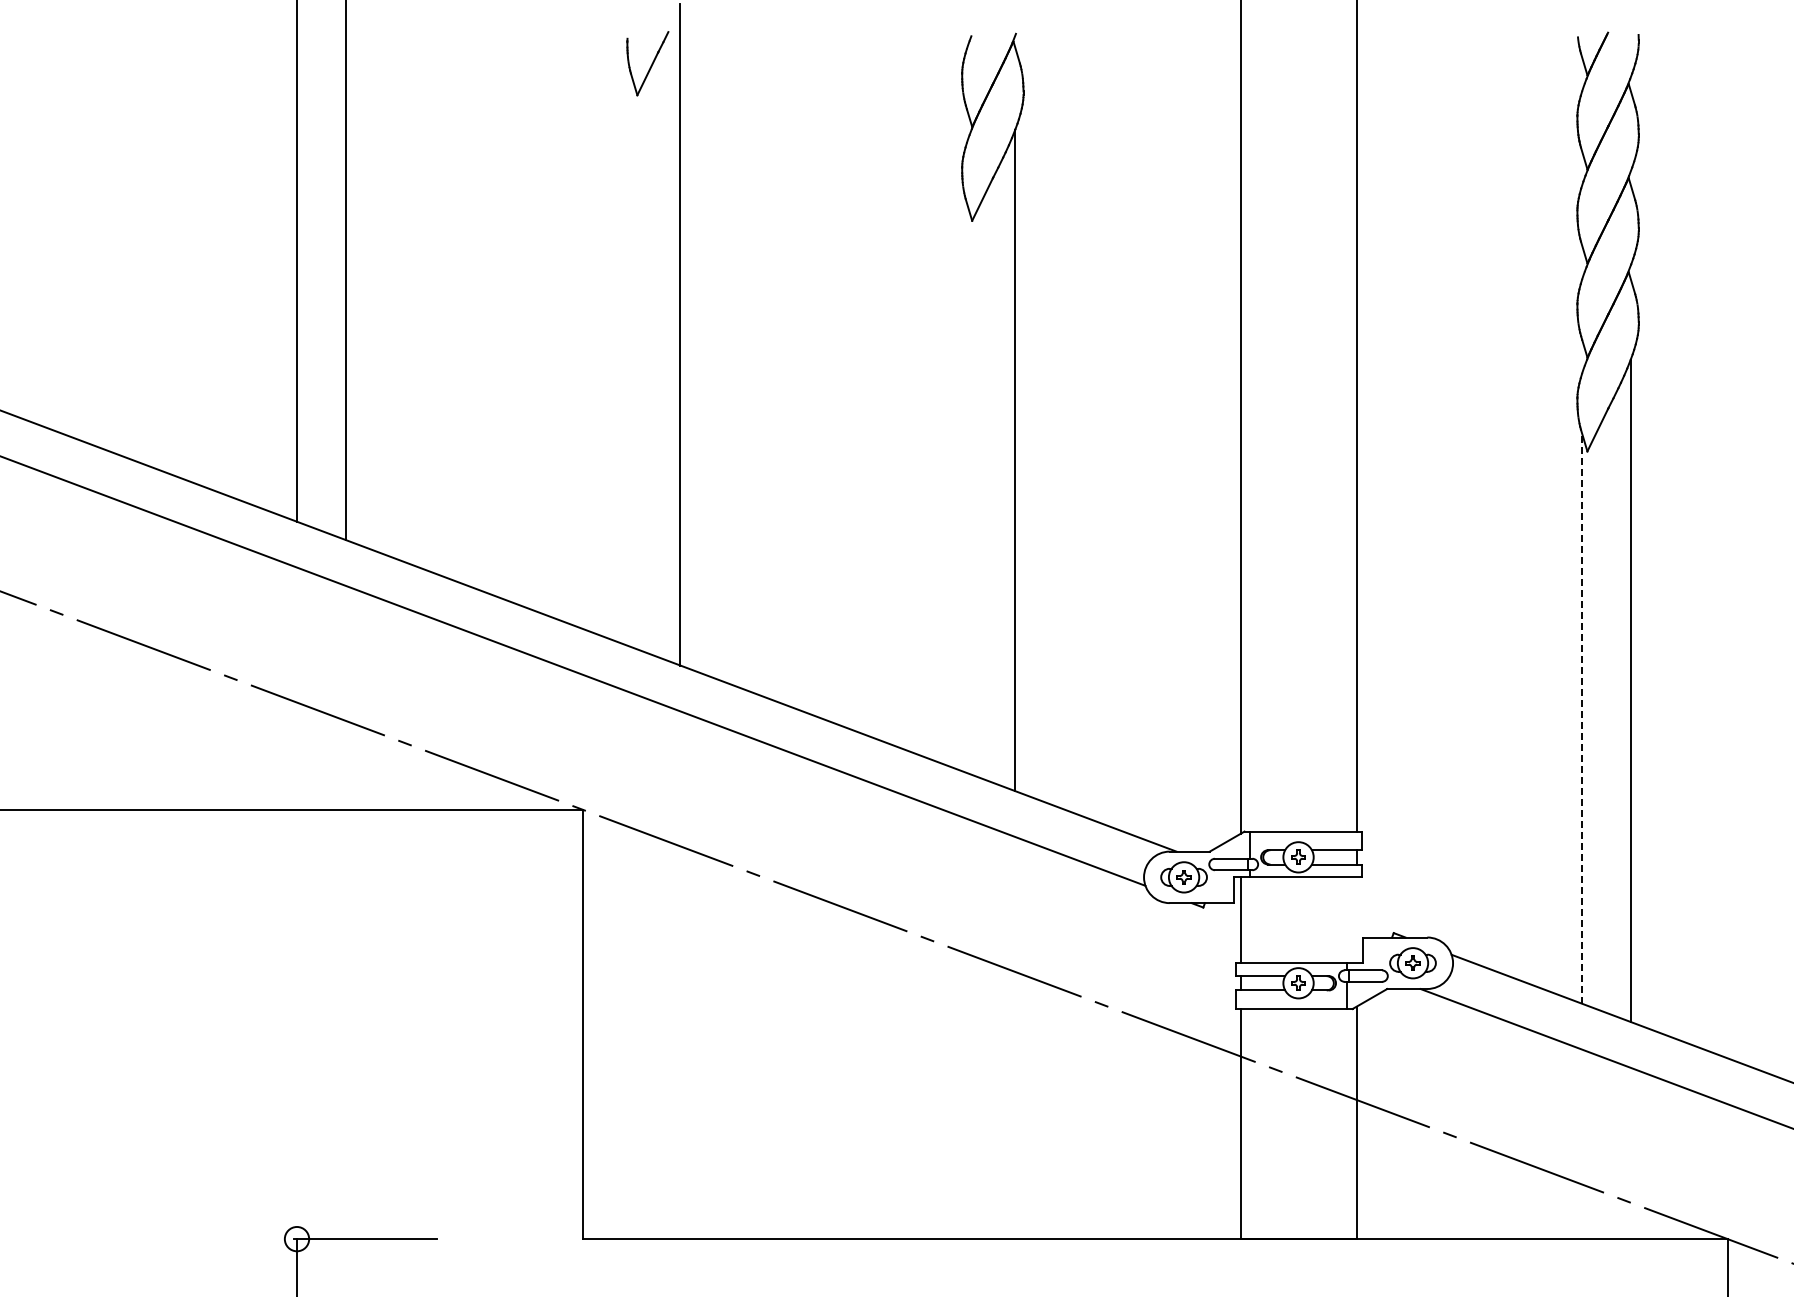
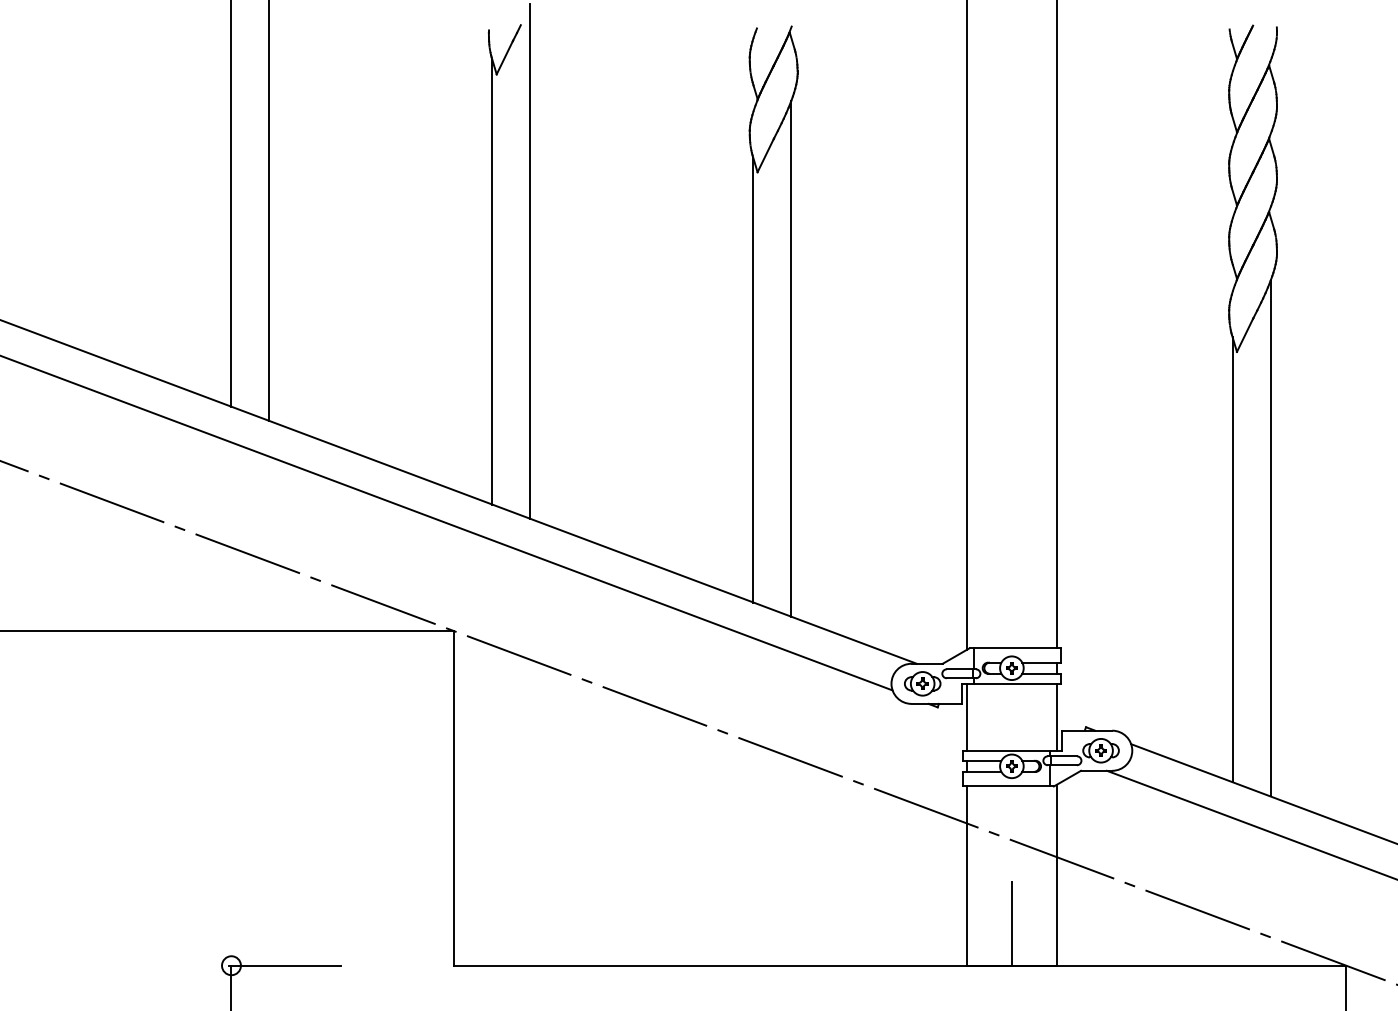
line: (631, 361) -> (492, 281), added
line: (966, 487) -> (753, 380), added
line: (1581, 718) -> (1232, 560), dashed -> solid
line: (1356, 920) -> (1057, 717), added
line: (1298, 1184) -> (1011, 923), added

